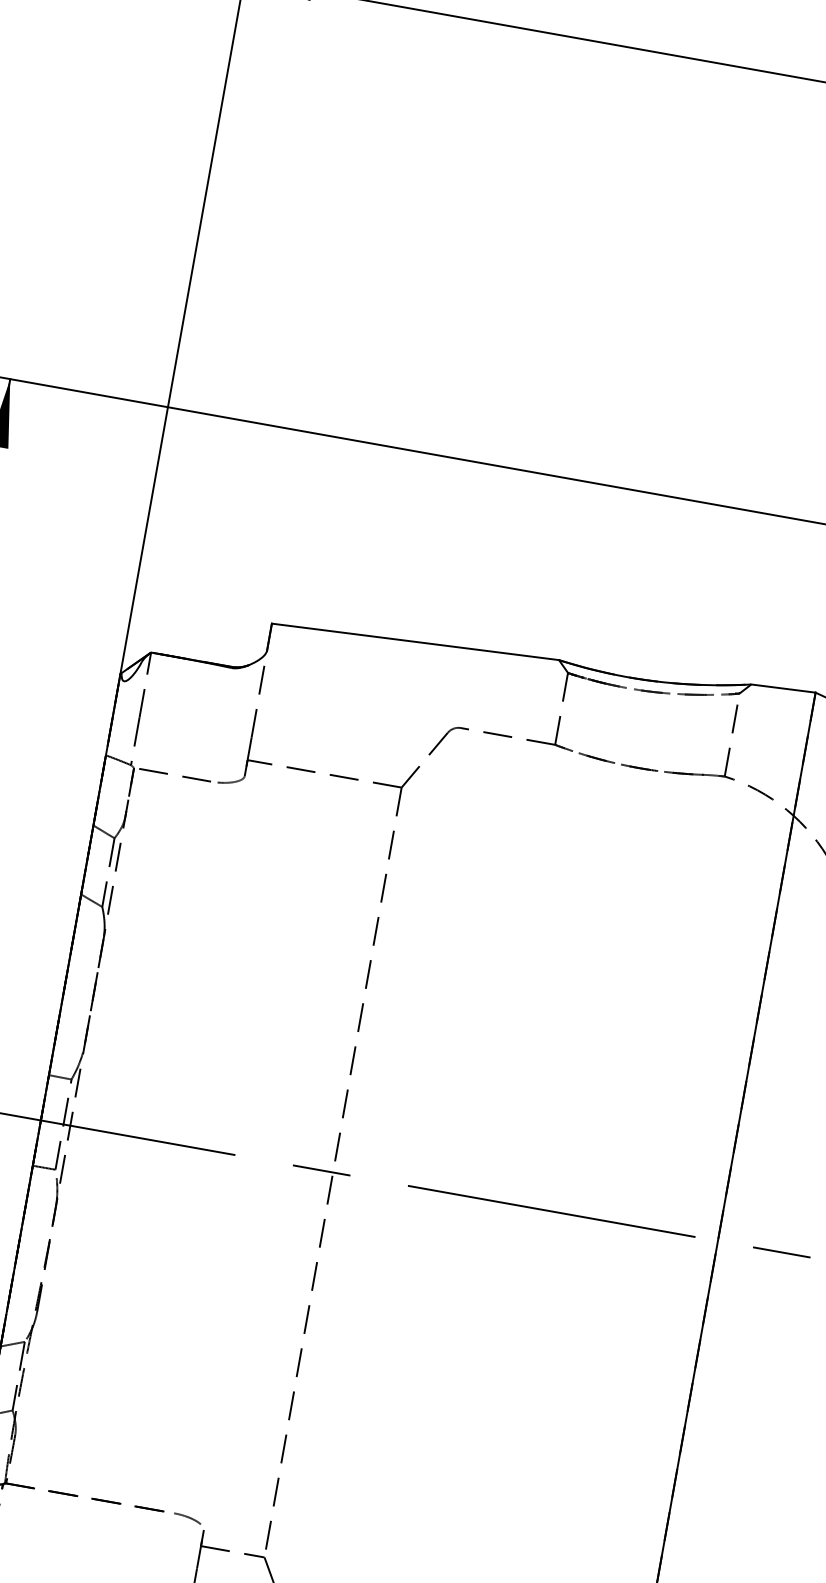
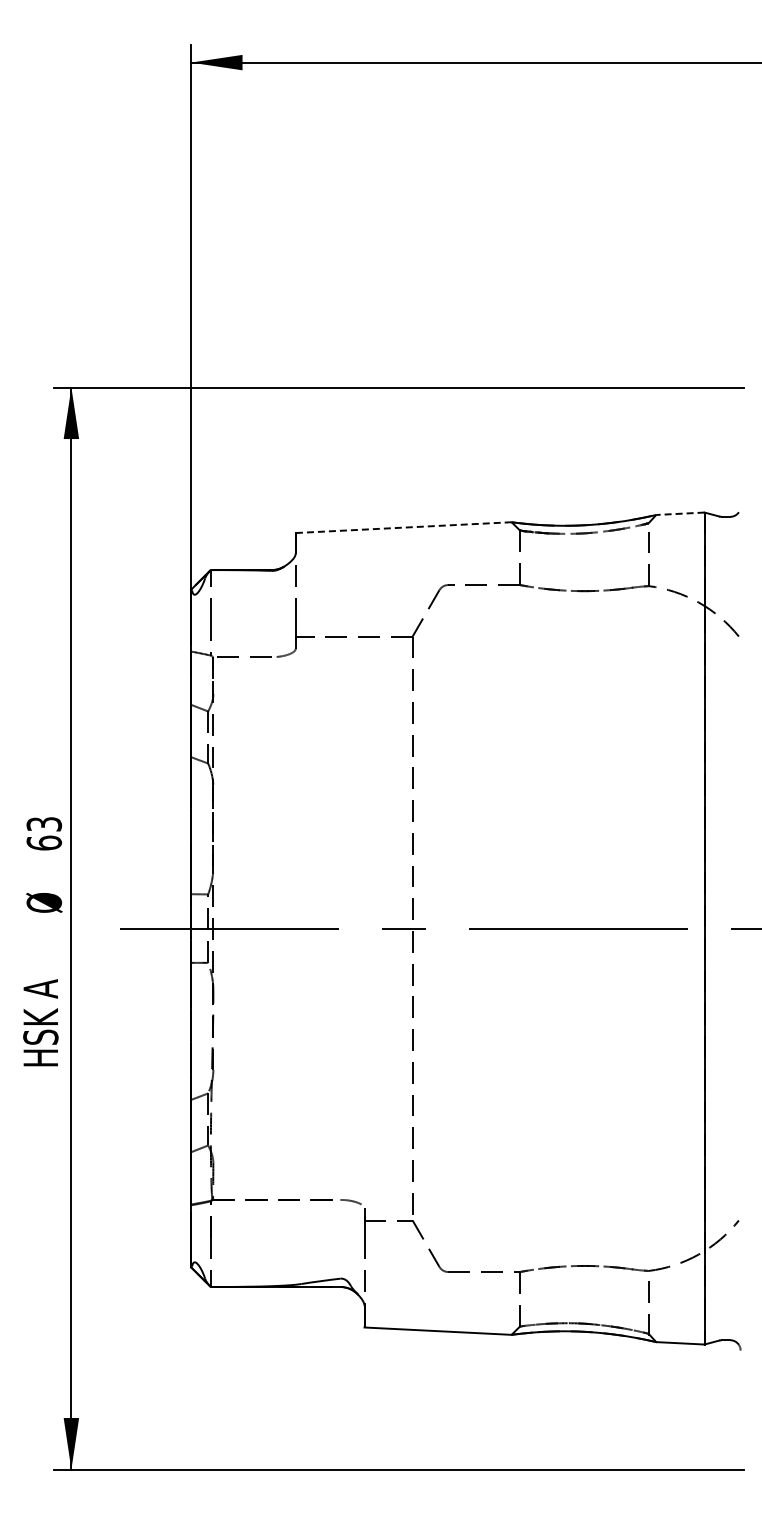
line: (415, 641) -> (403, 527), solid -> dashed
line: (782, 688) -> (679, 513), solid -> dashed

